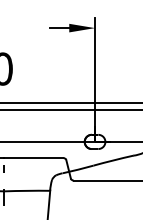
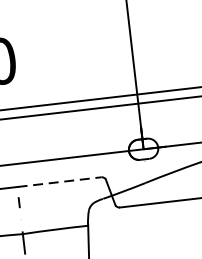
line: (33, 158) -> (59, 182), solid -> dashed

